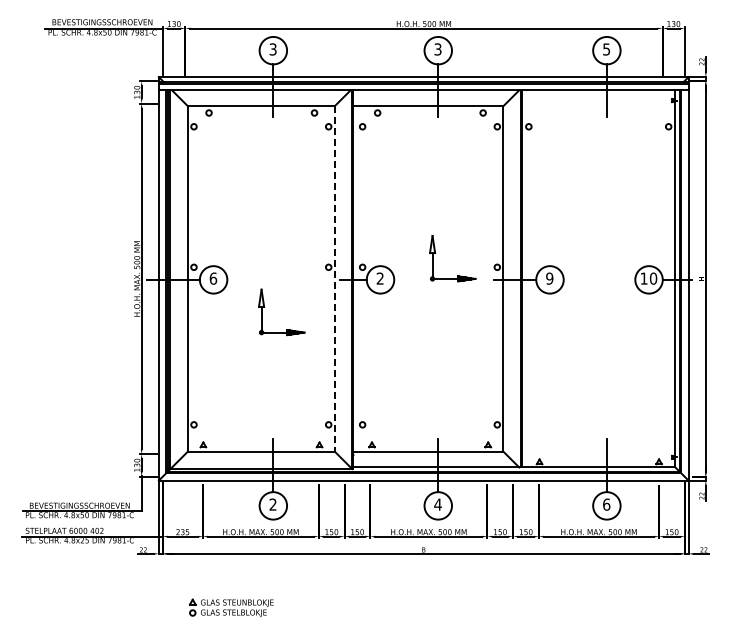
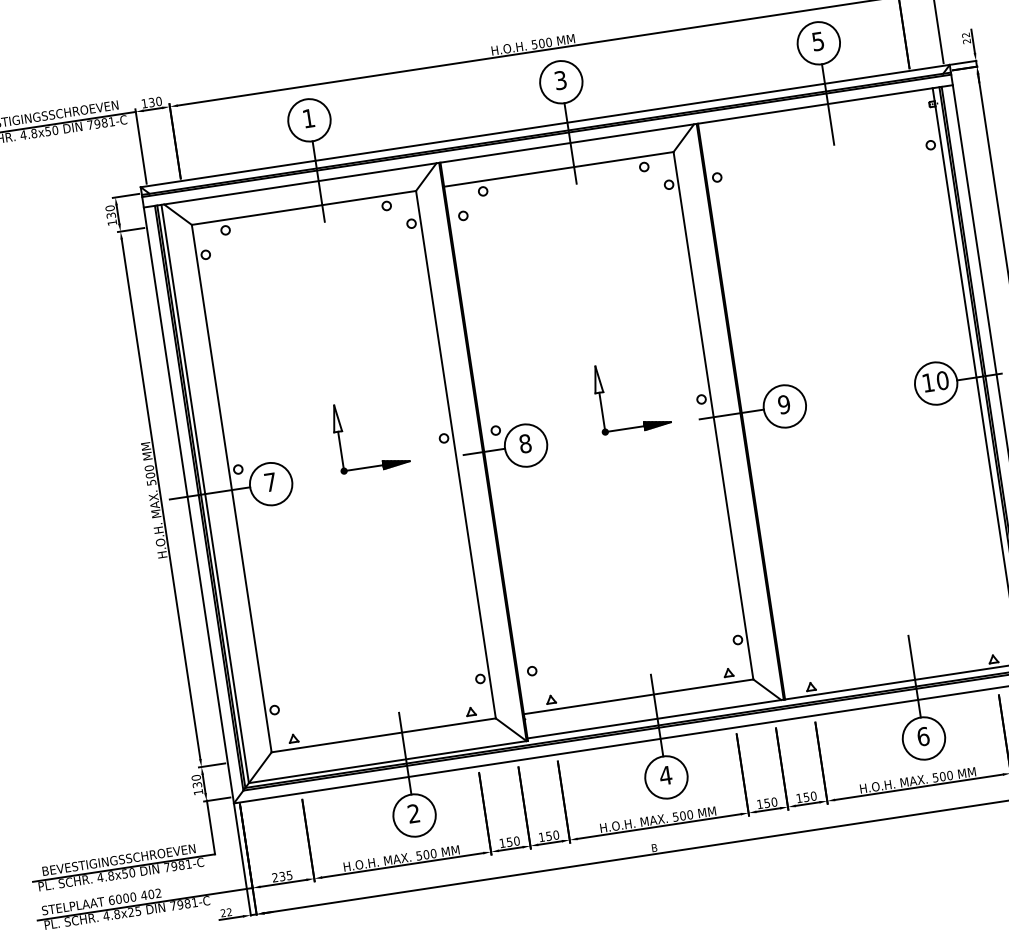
text: (272, 49) -> (307, 118), 3 -> 1
text: (213, 278) -> (270, 482), 6 -> 7
line: (334, 278) -> (455, 454), dashed -> solid
text: (379, 278) -> (524, 443), 2 -> 8
part: (265, 307) -> (344, 431), moved

